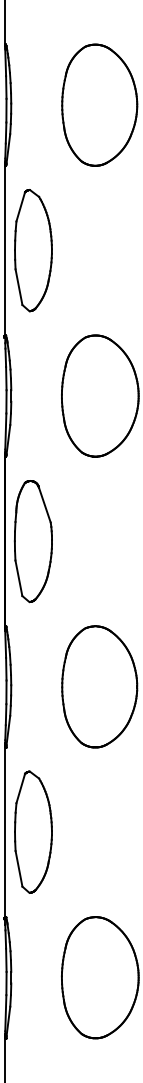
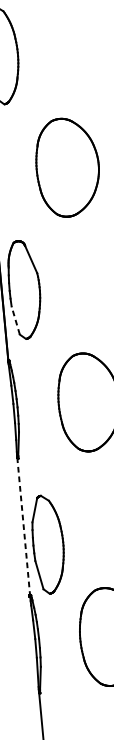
line: (18, 577) -> (15, 319), solid -> dashed
line: (5, 831) -> (23, 525), solid -> dashed
part: (33, 831) -> (48, 543), moved

